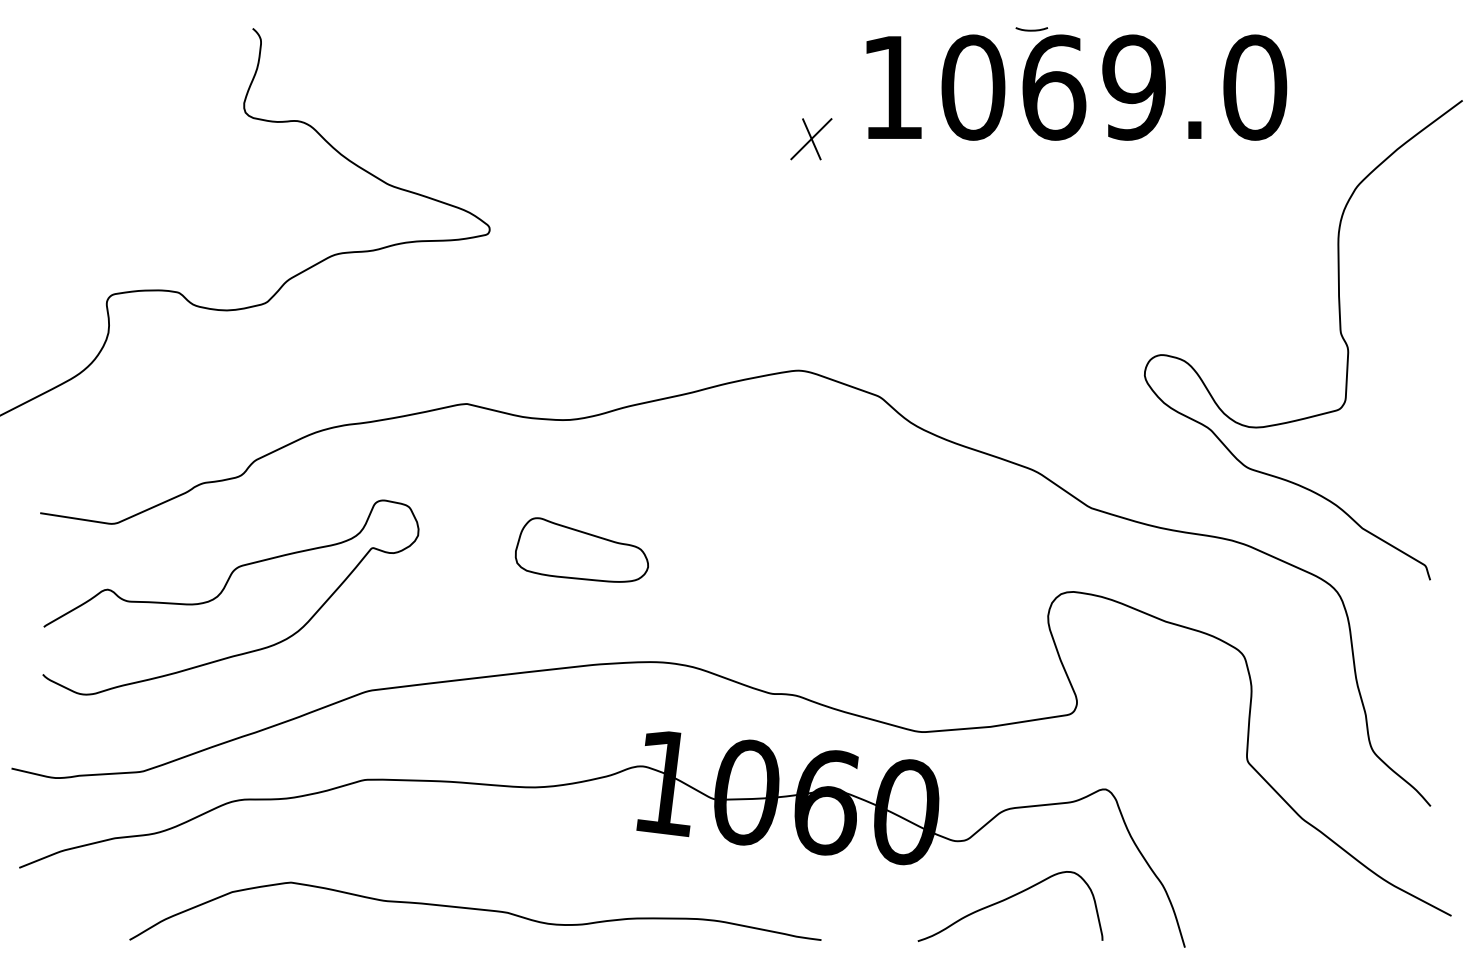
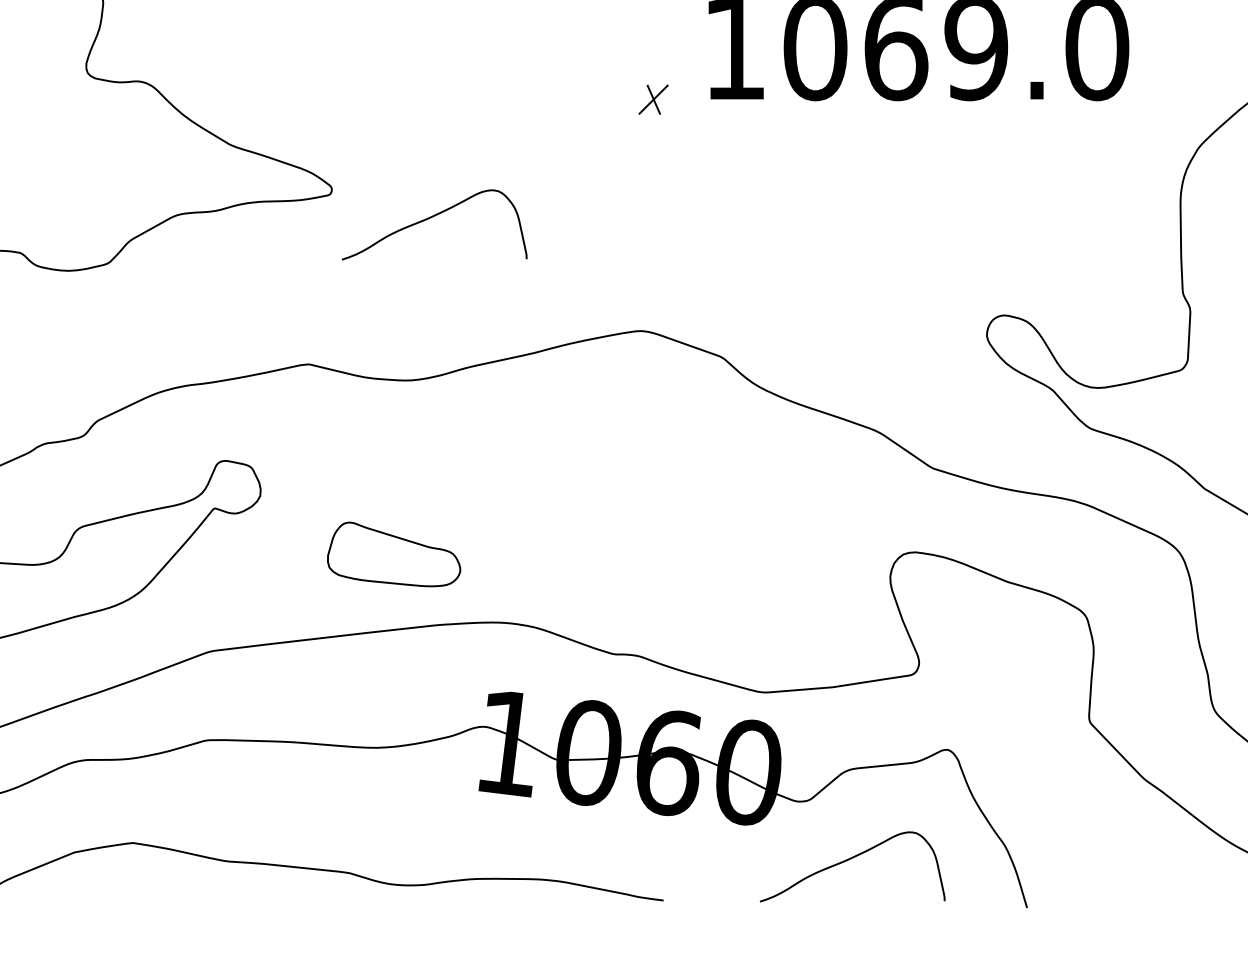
part: (811, 139) -> (653, 99), size x0.7
curve: (588, 258) -> (430, 218), added
part: (581, 549) -> (393, 553), moved

